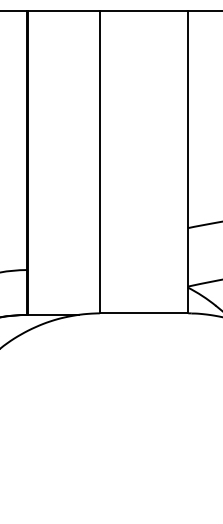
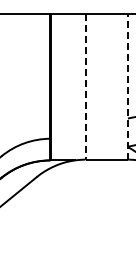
line: (100, 161) -> (85, 86), solid -> dashed
line: (186, 161) -> (127, 86), solid -> dashed

